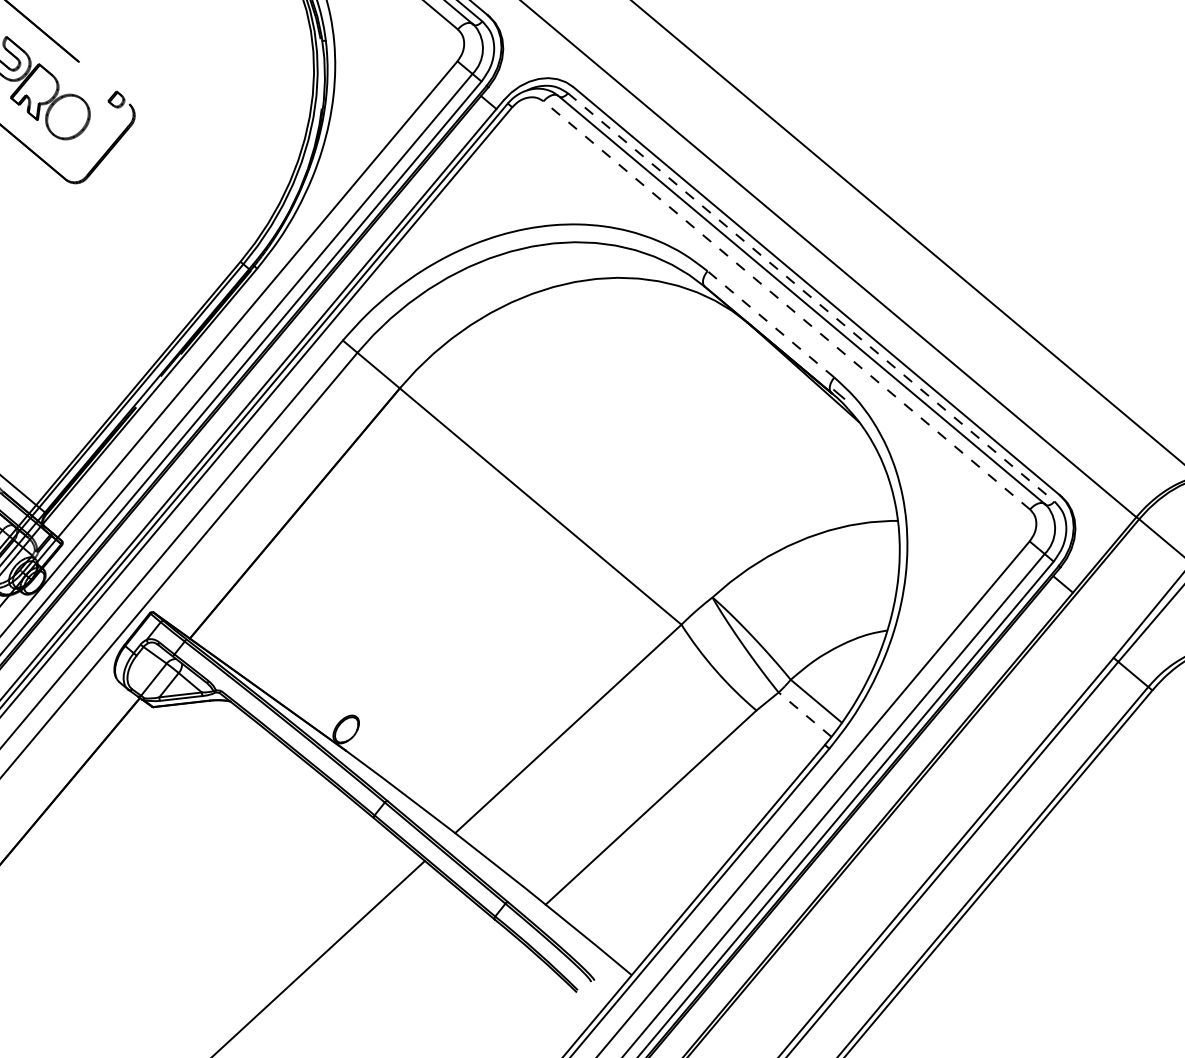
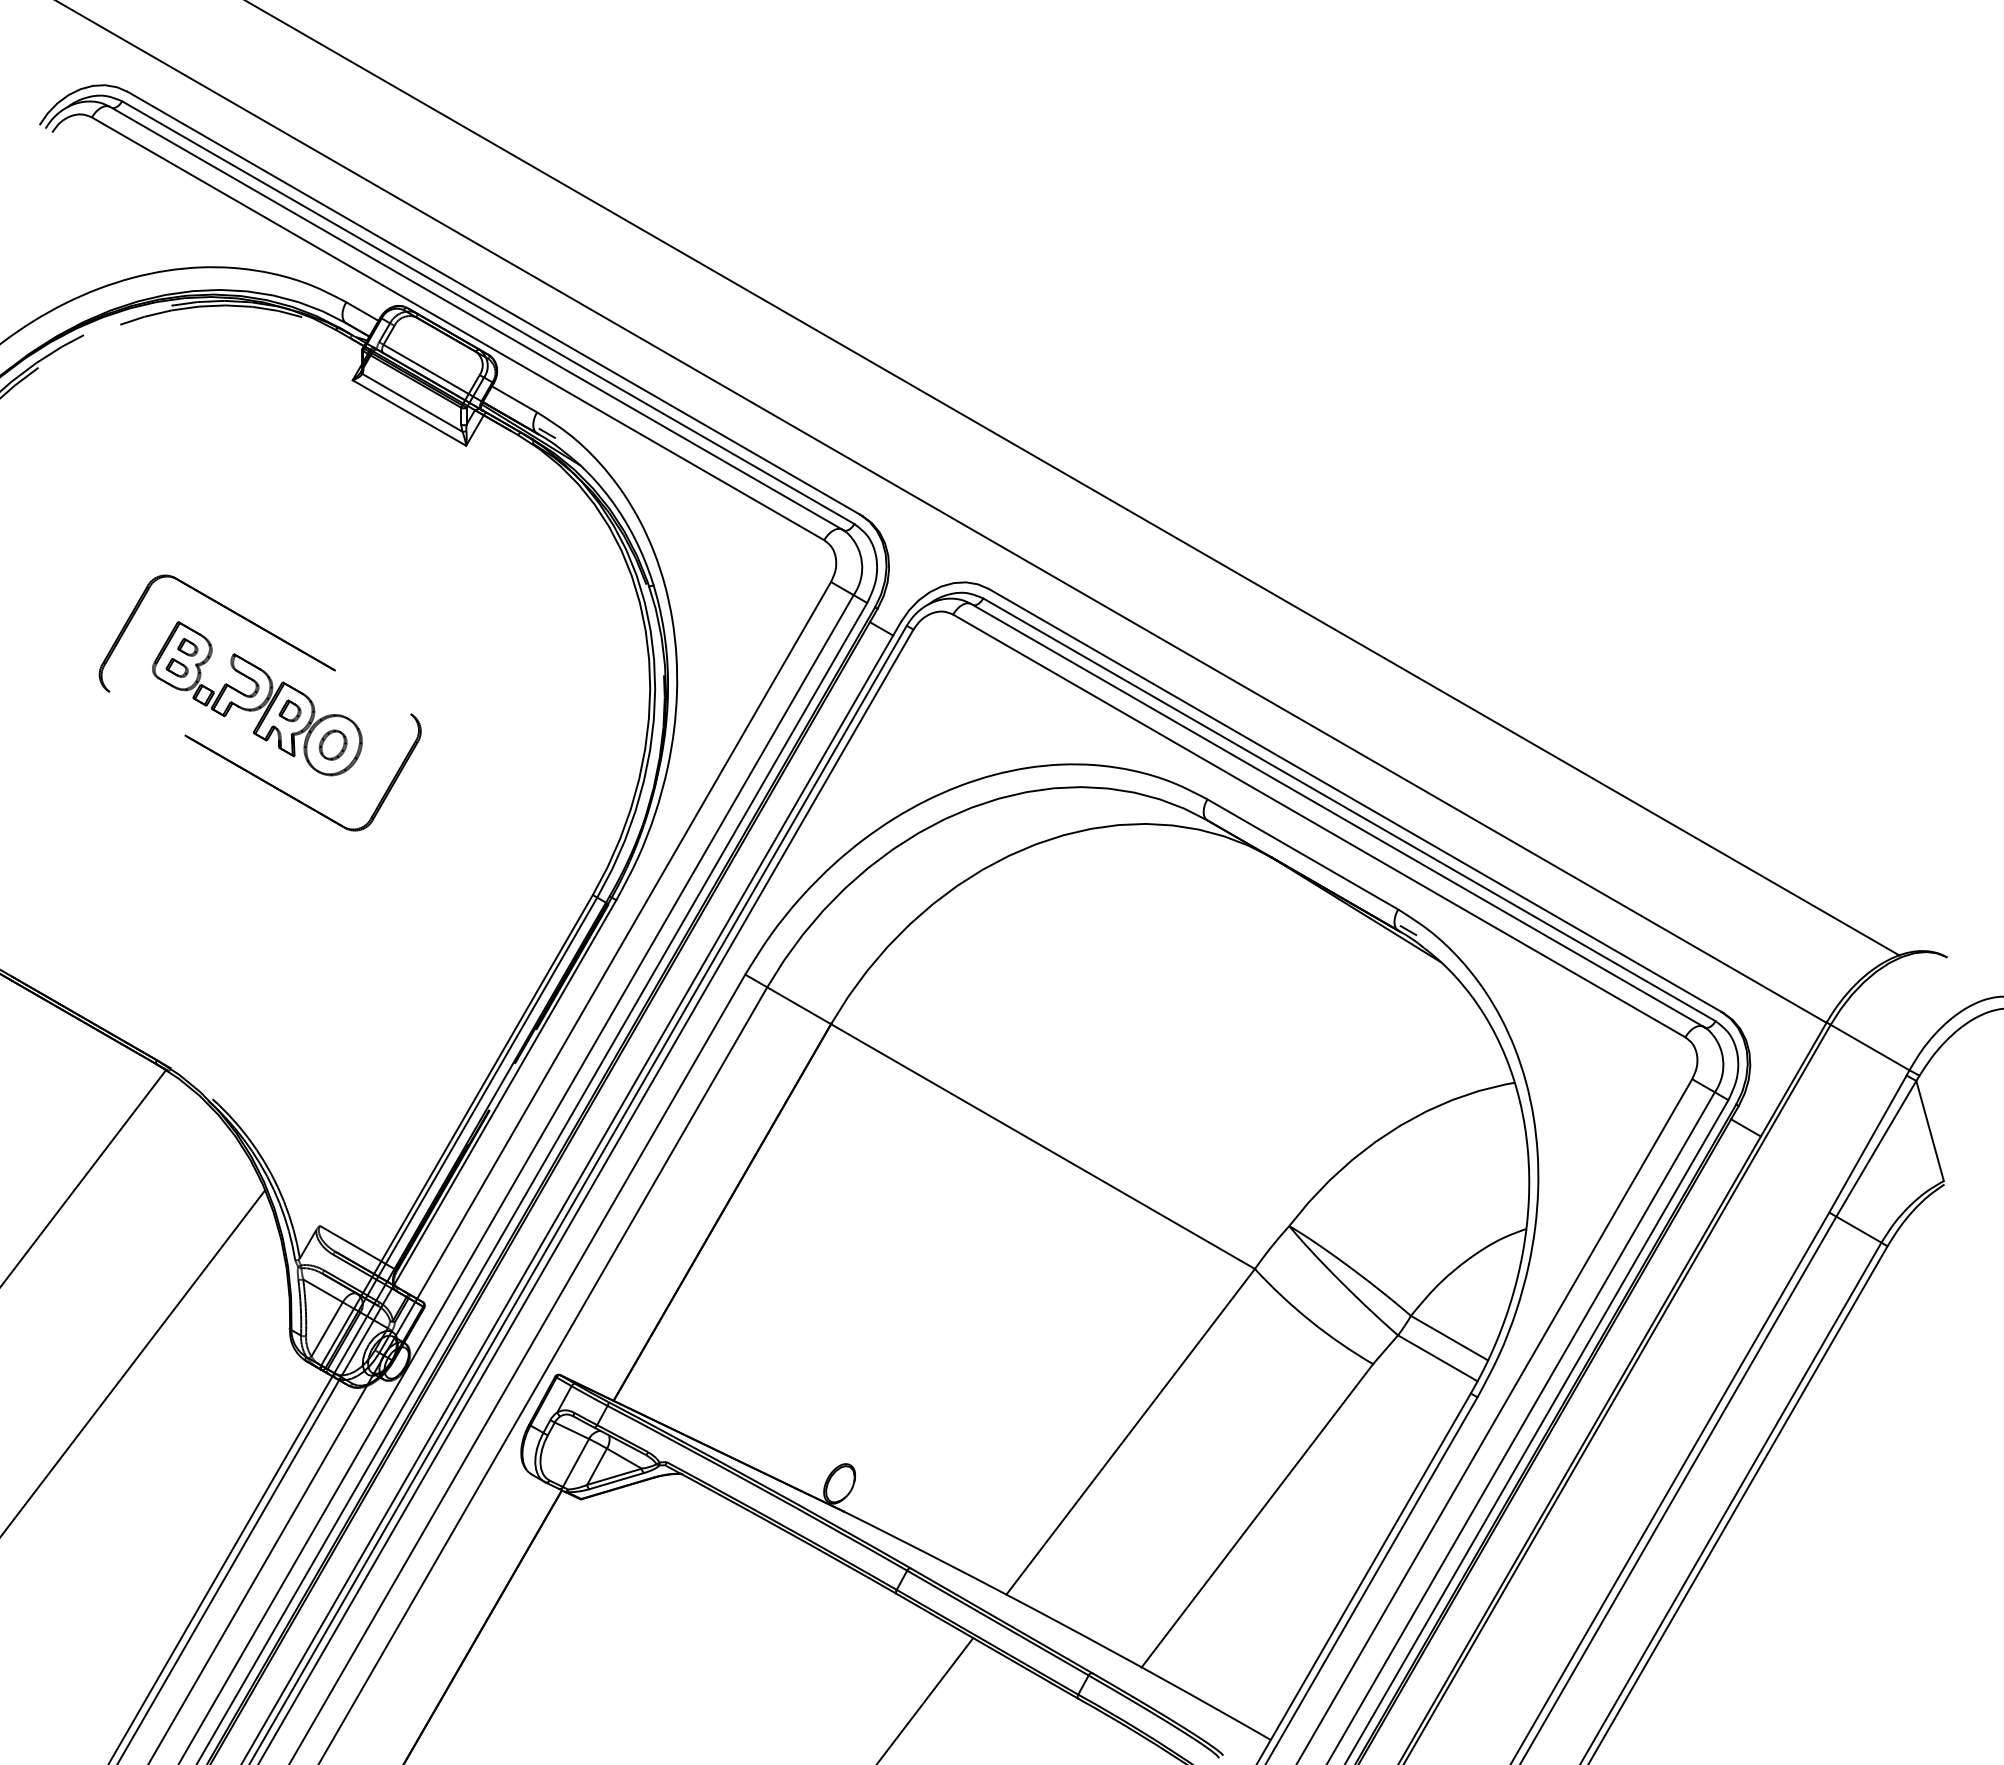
part: (116, 99) -> (289, 710), moved
part: (67, 116) -> (332, 744), added
line: (811, 297) -> (1349, 809), dashed -> solid
line: (787, 305) -> (1319, 825), dashed -> solid
line: (770, 324) -> (1302, 854), dashed -> solid
line: (804, 714) -> (1437, 1358), dashed -> solid

